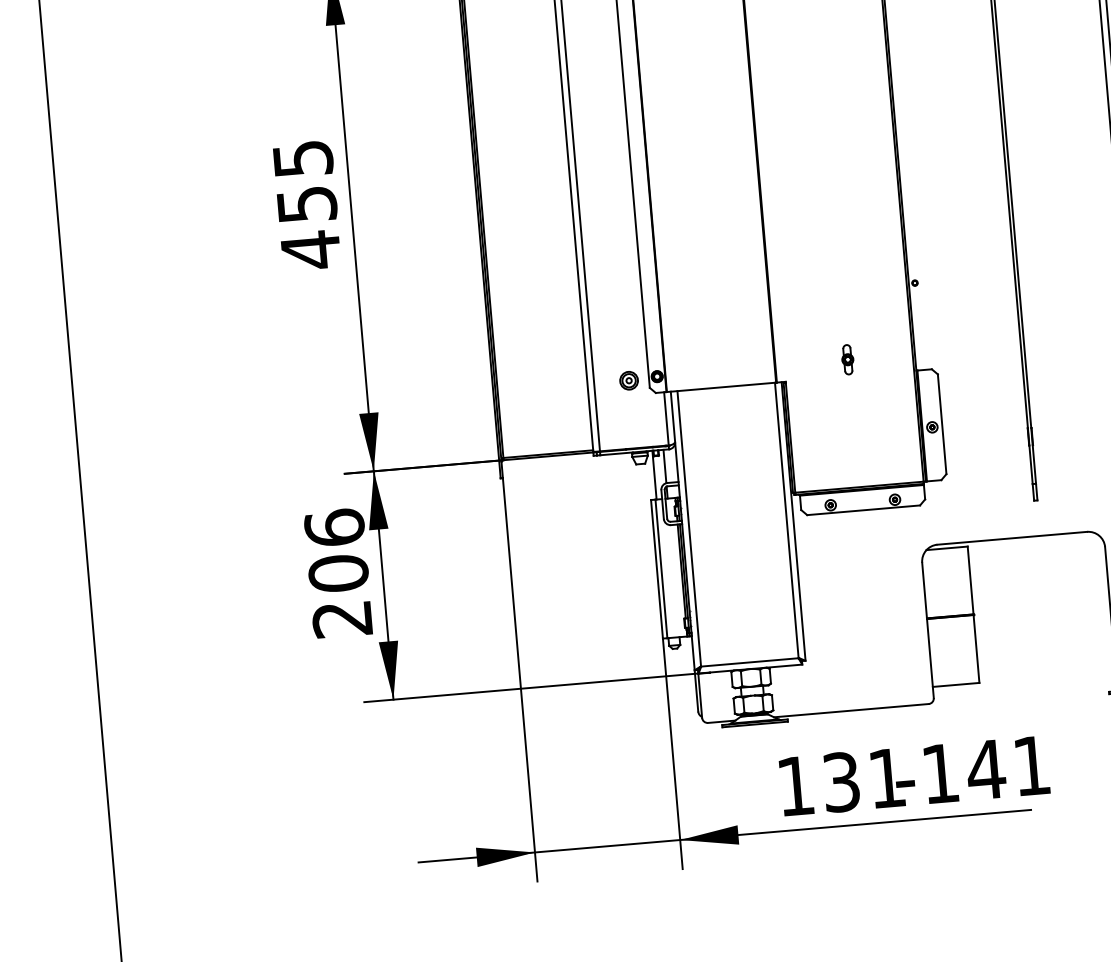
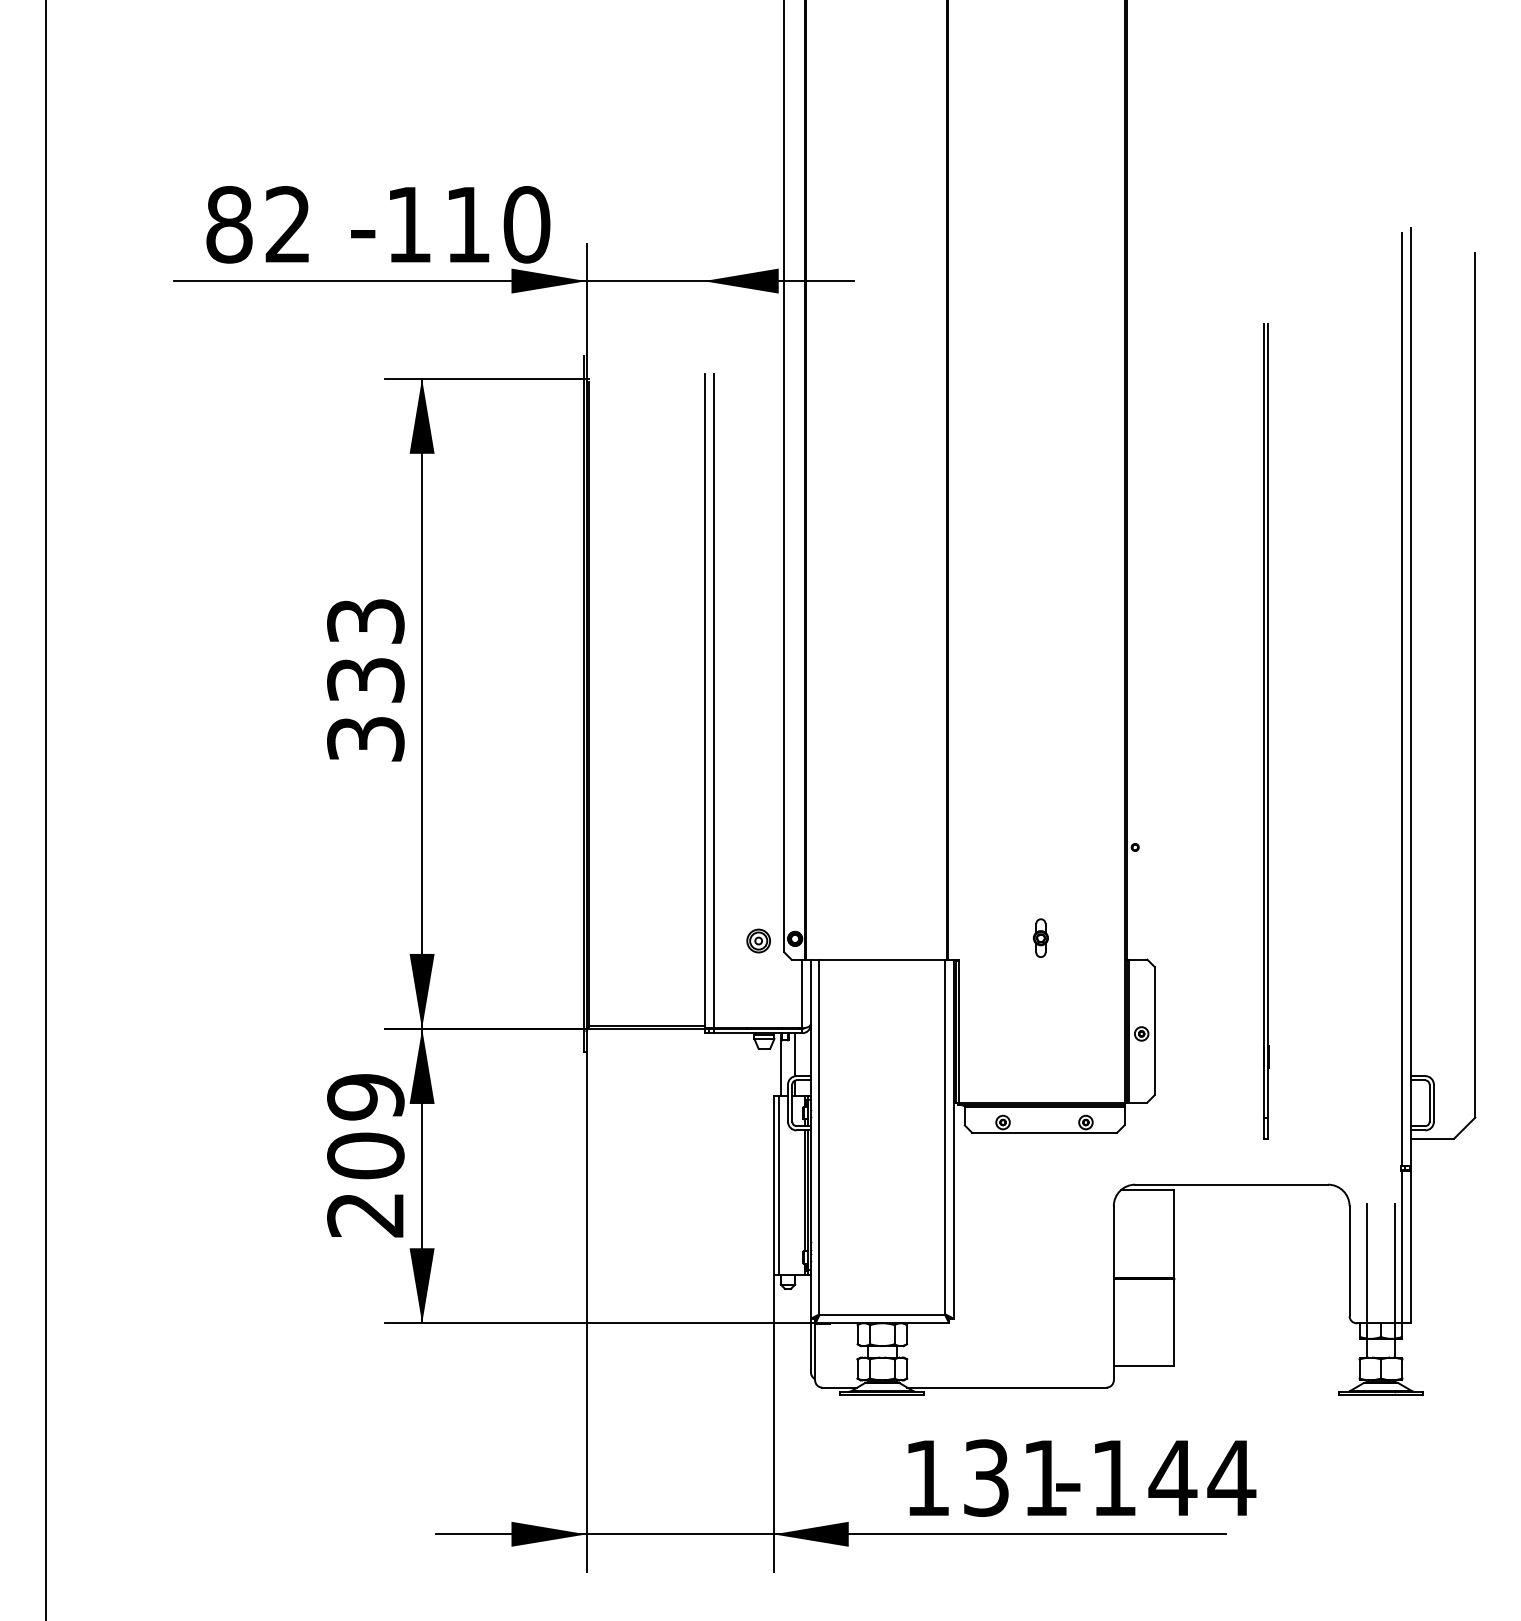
text: (306, 205) -> (365, 681), 455 -> 333
text: (334, 527) -> (365, 1096), 206 -> 209
text: (1031, 765) -> (1231, 1477), -141 -> -144

